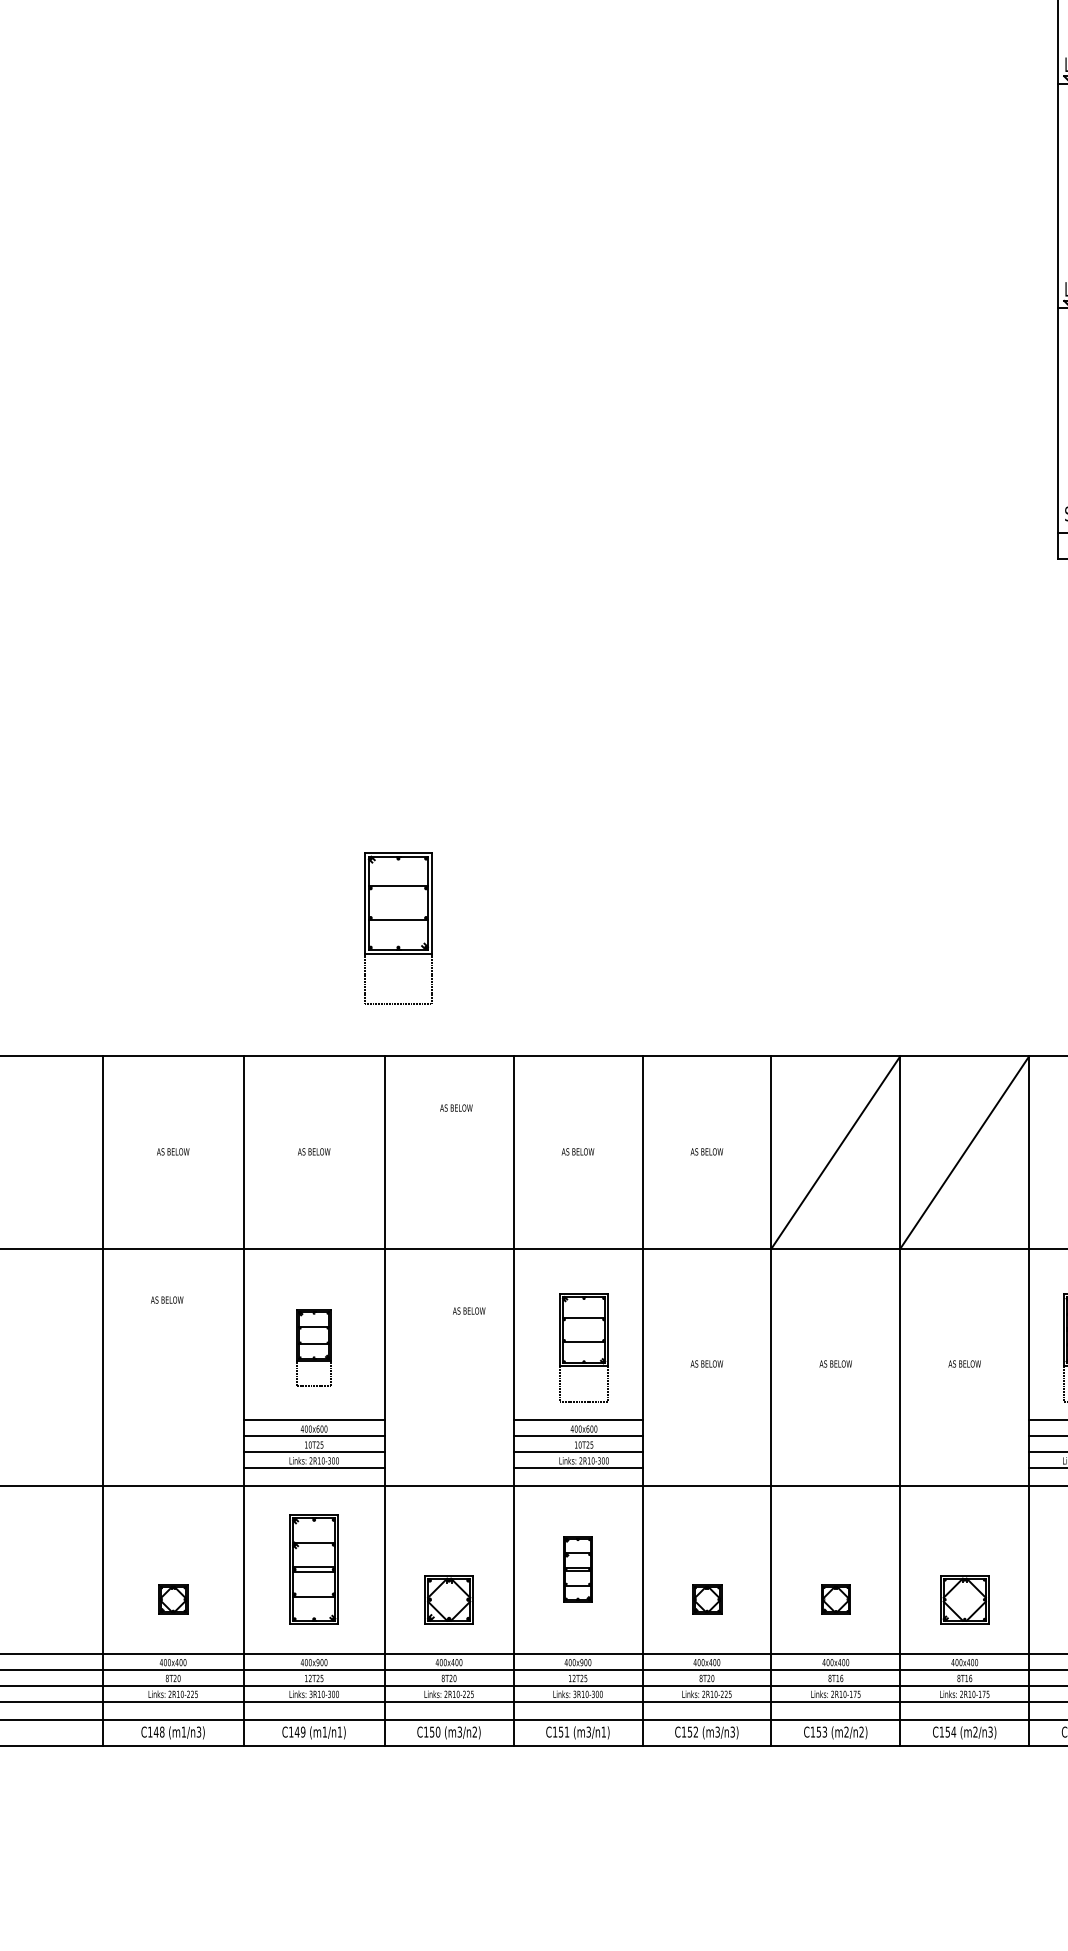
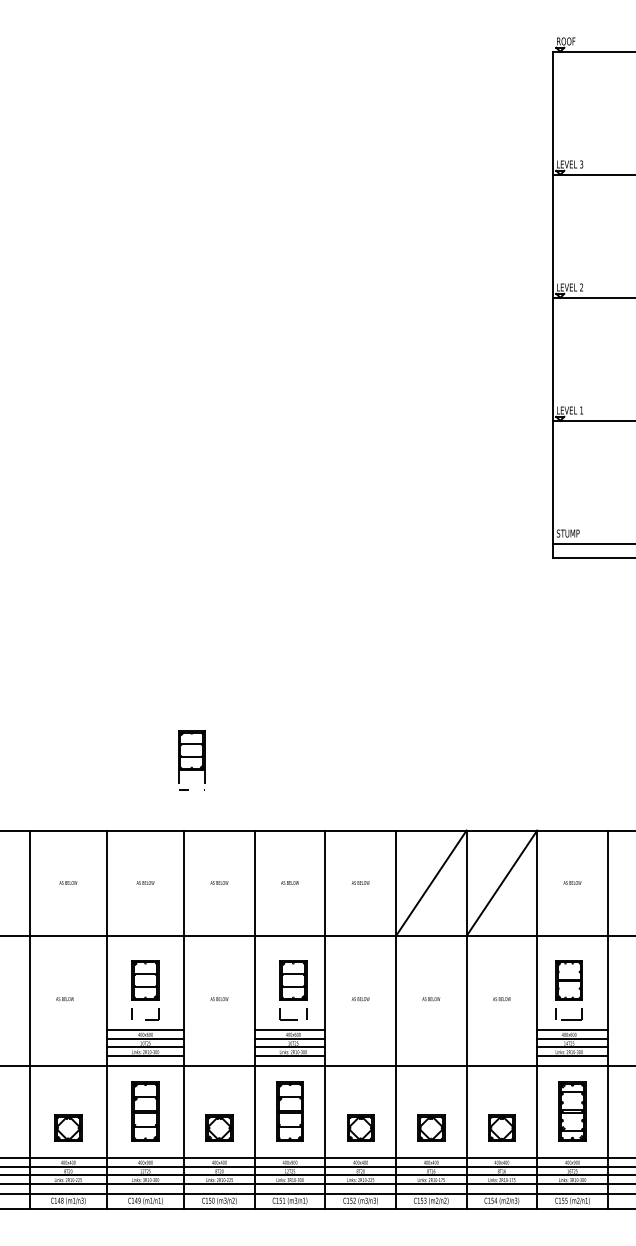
part: (398, 928) -> (191, 760), size x0.71
text: (456, 1107) -> (219, 882), moved
text: (166, 1300) -> (64, 999), moved
text: (469, 1311) -> (219, 999), moved
part: (314, 1348) -> (145, 990), size x1.43
part: (576, 1569) -> (289, 1111), size x1.67
part: (173, 1598) -> (68, 1127), size x1.67
part: (706, 1598) -> (360, 1127), size x1.67
part: (836, 1598) -> (431, 1127), size x1.67

